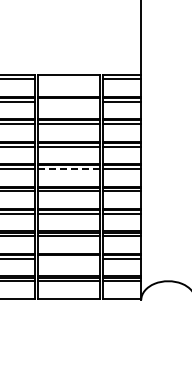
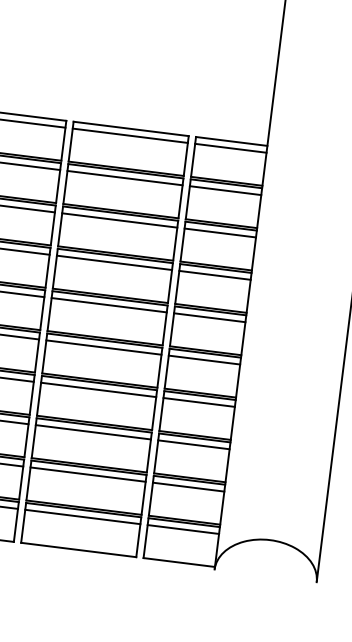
line: (68, 79) -> (129, 136), added
line: (68, 101) -> (124, 177), added
line: (68, 169) -> (108, 306), dashed -> solid
line: (68, 258) -> (87, 473), added

